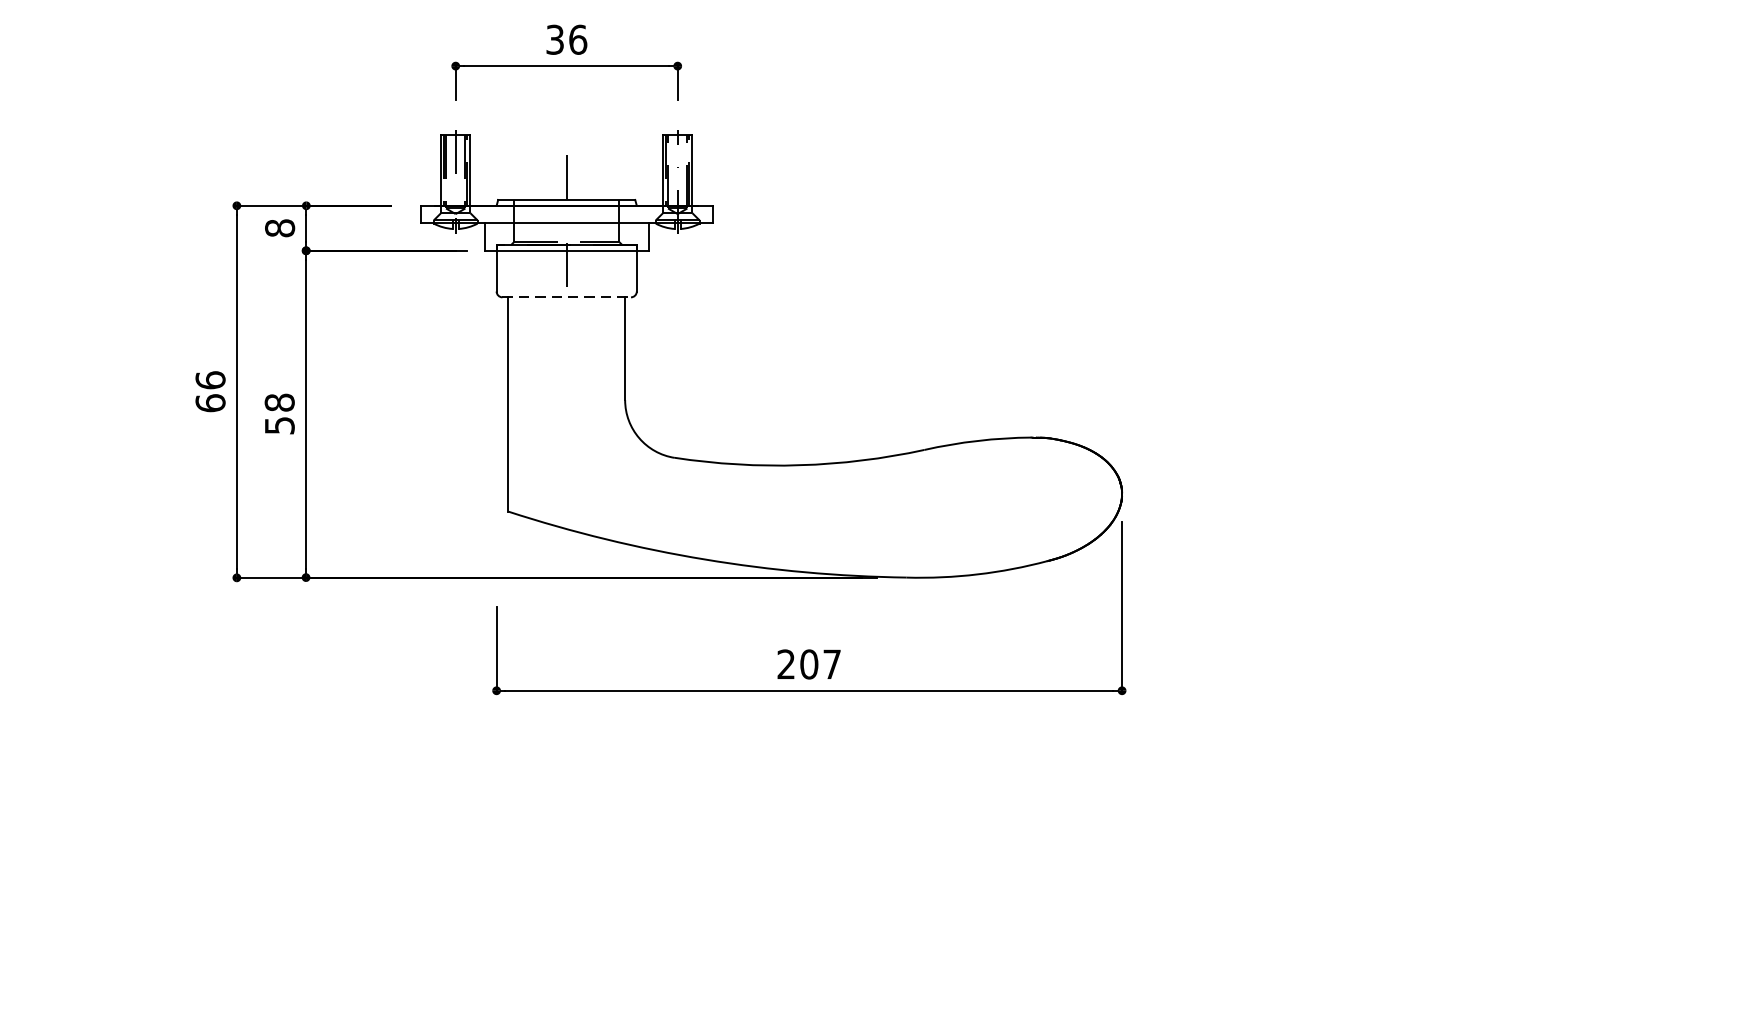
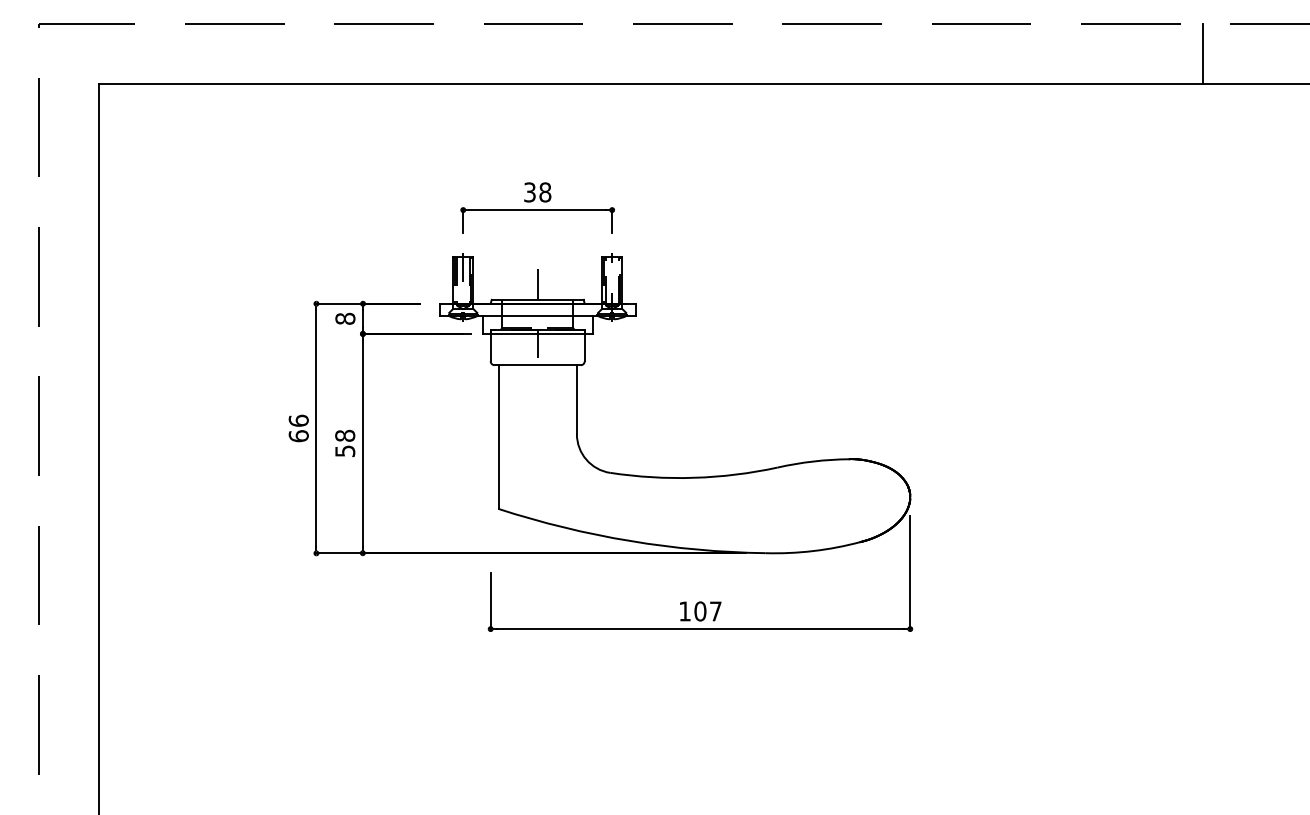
text: (578, 39) -> (545, 192), 36 -> 38
line: (567, 297) -> (538, 365), dashed -> solid
text: (785, 664) -> (684, 611), 207 -> 107

